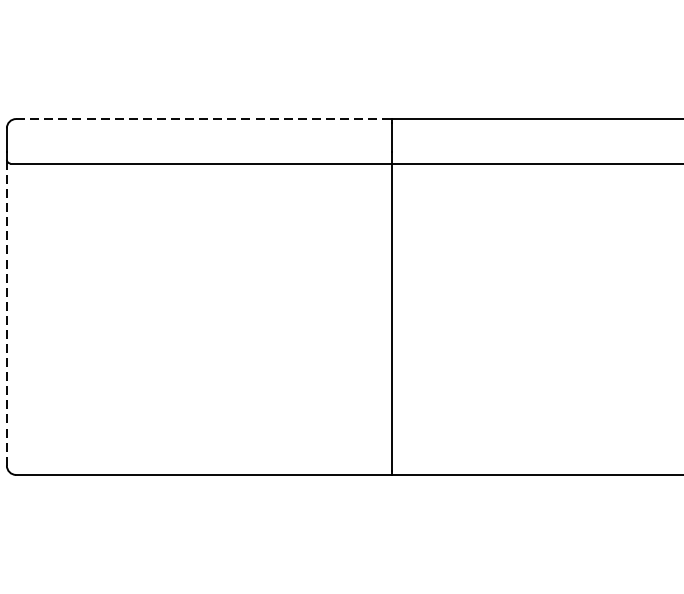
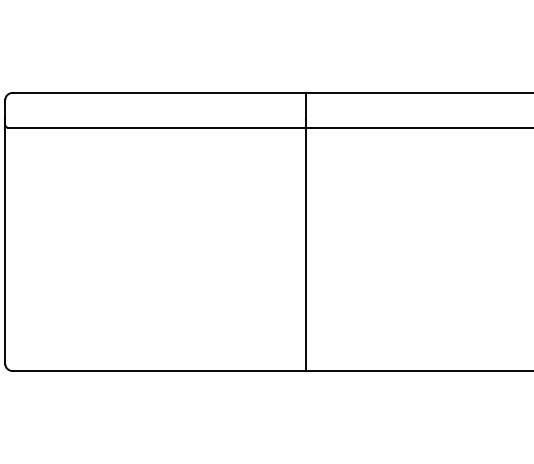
line: (204, 118) -> (159, 92), dashed -> solid
line: (7, 311) -> (5, 243), dashed -> solid

